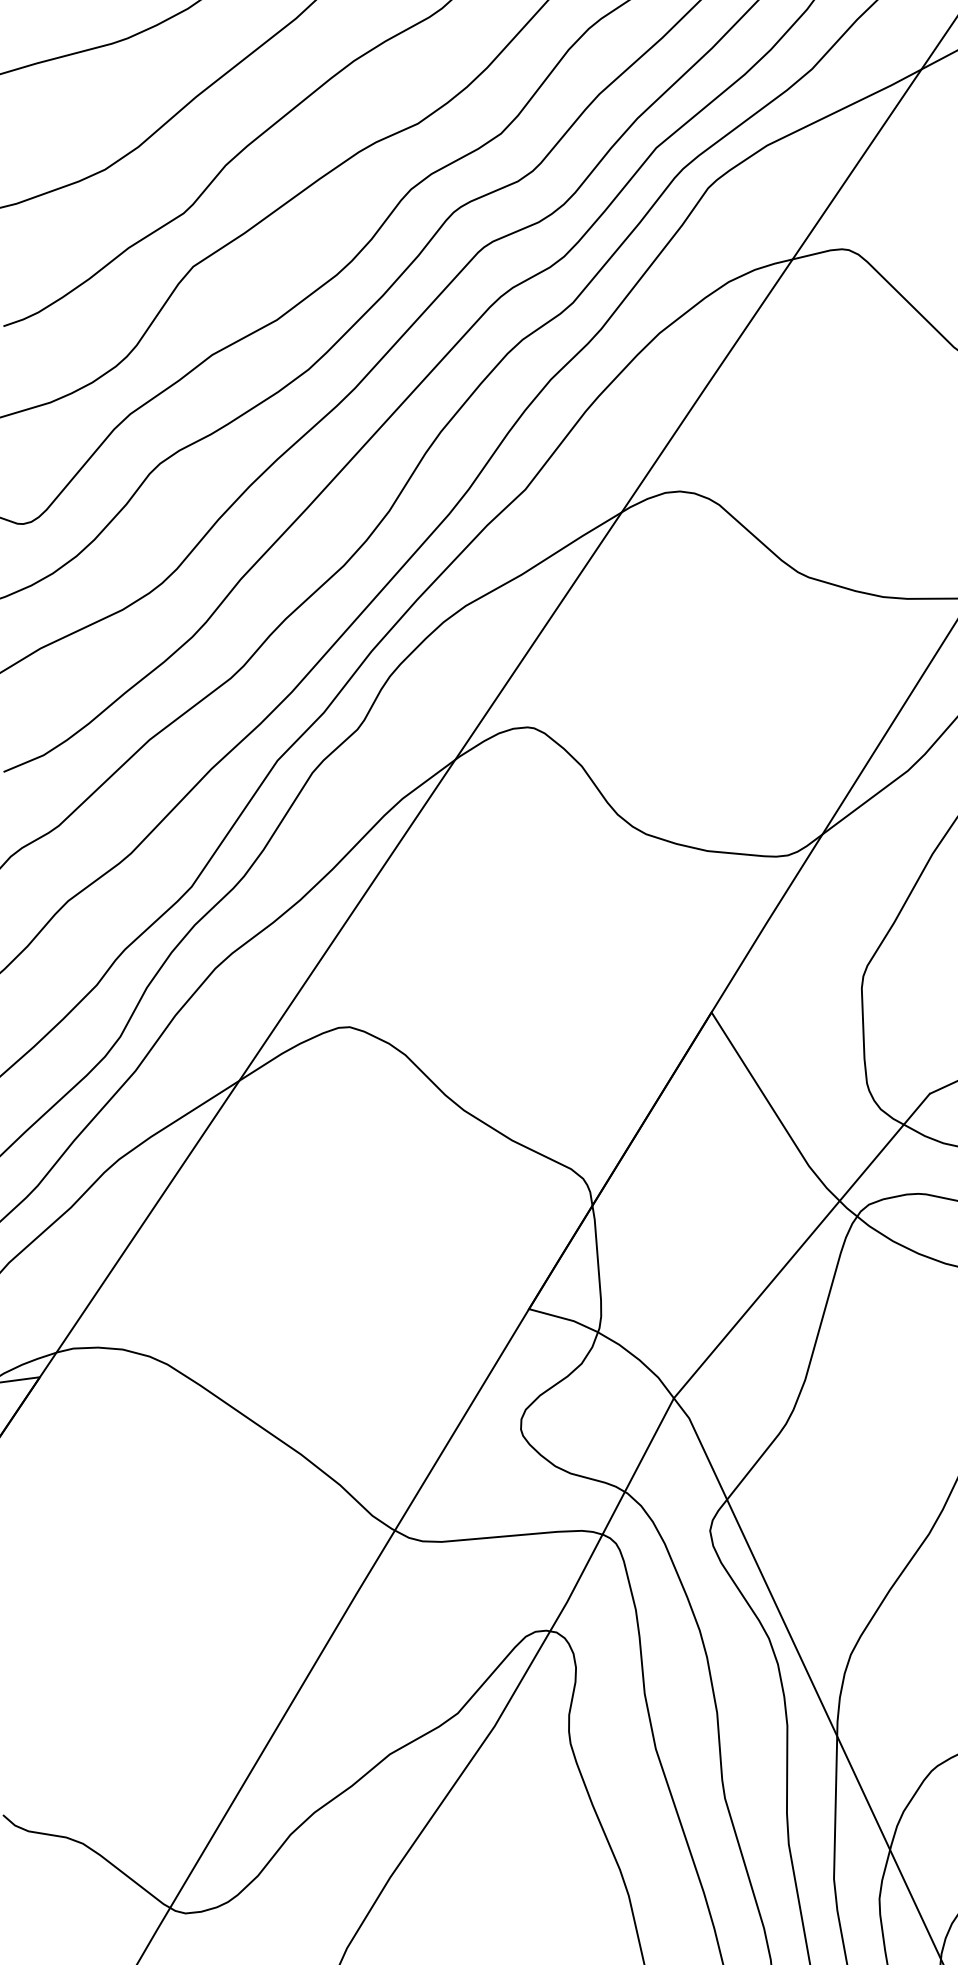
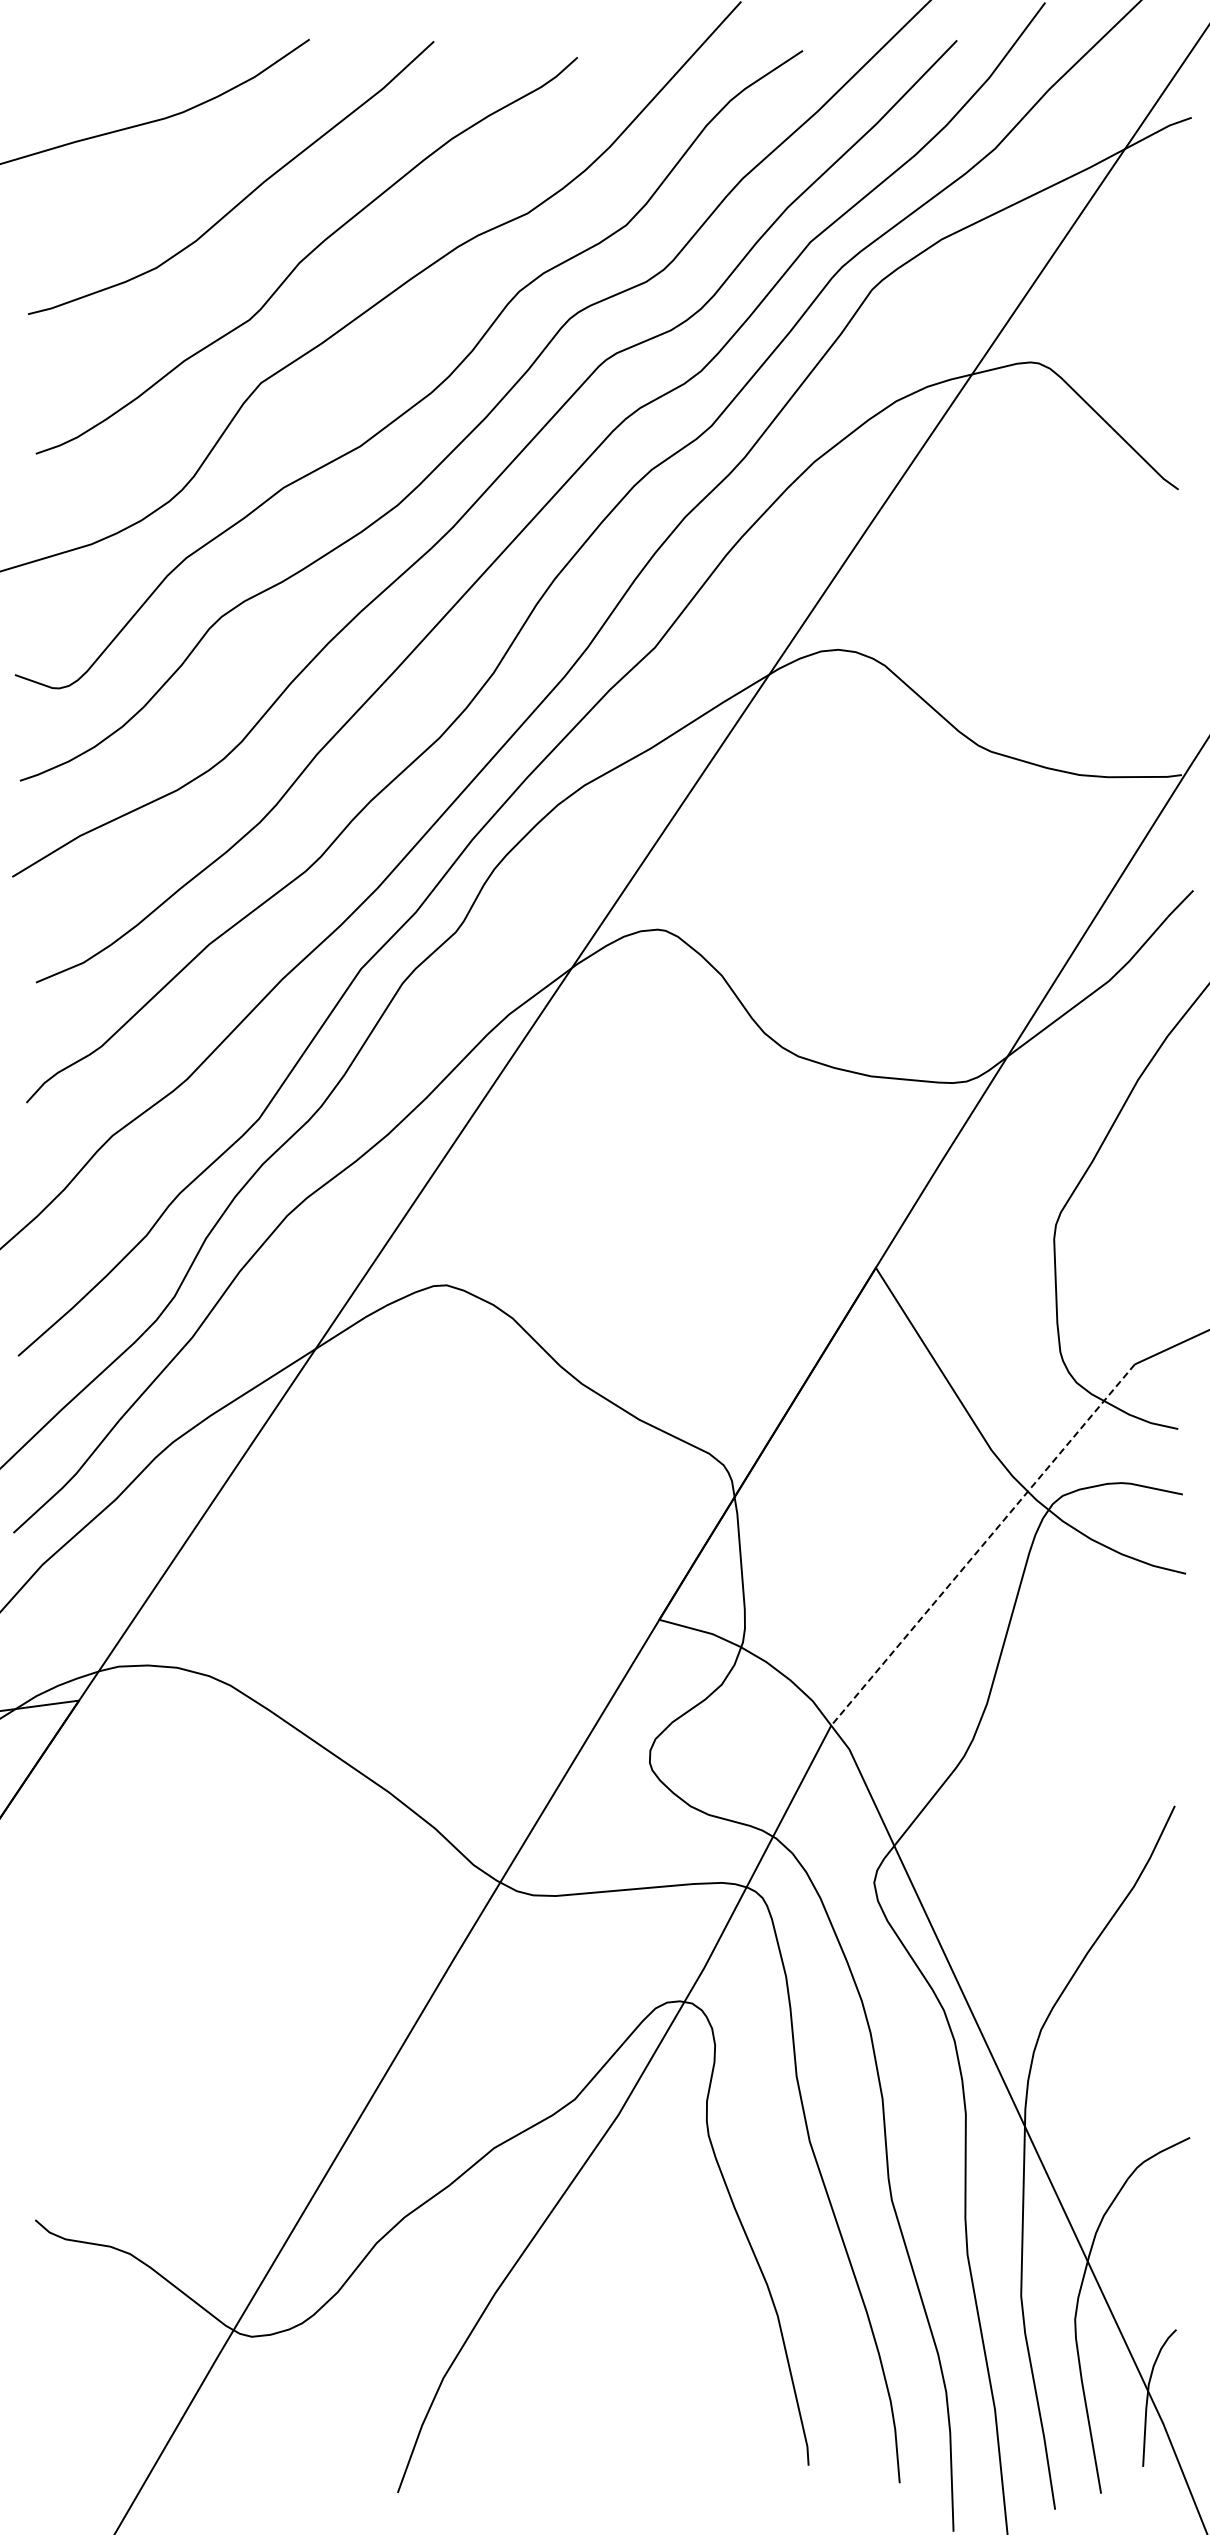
line: (802, 1246) -> (983, 1545), solid -> dashed

